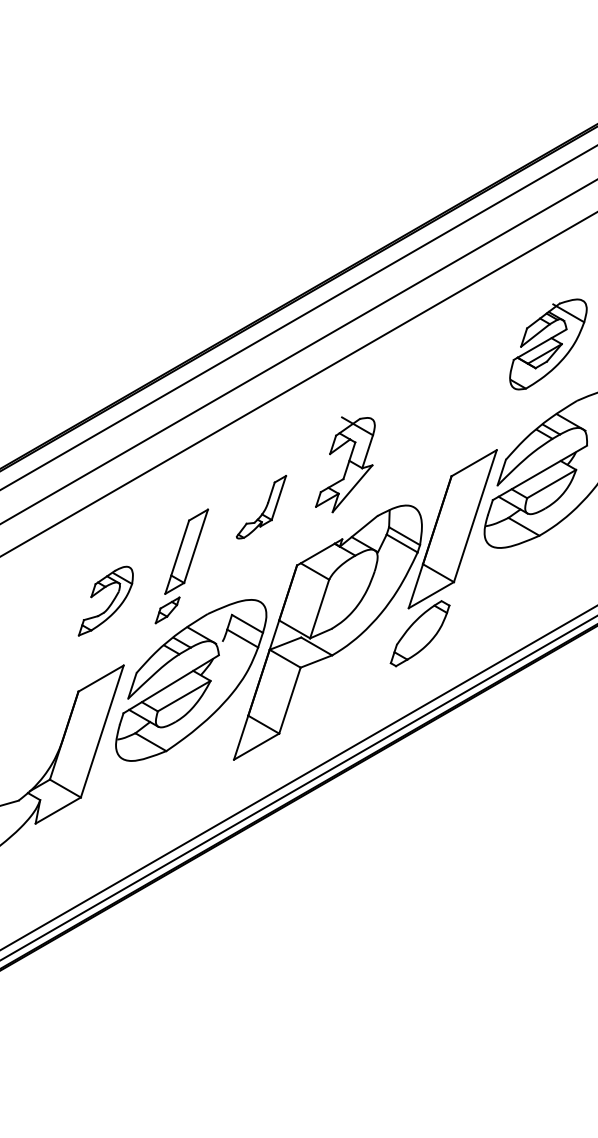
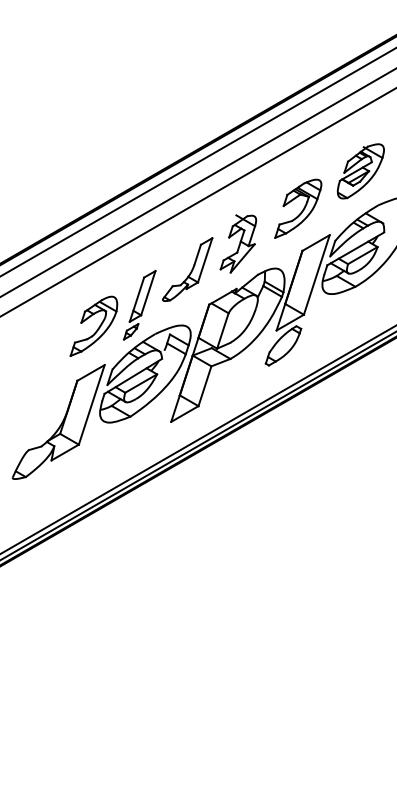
part: (444, 405) -> (298, 208), added
part: (260, 507) -> (187, 269), size x1.67
part: (105, 599) -> (93, 325), size x1.43

